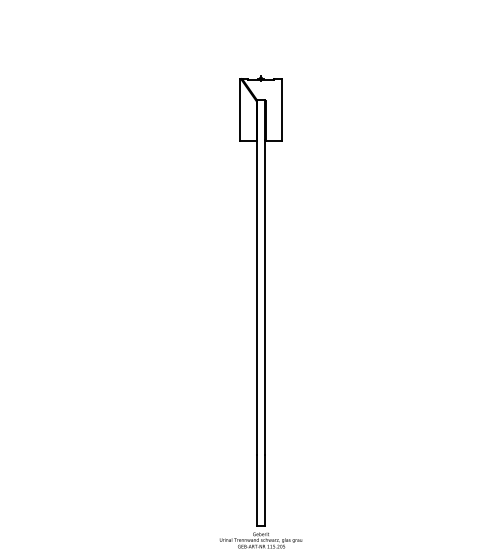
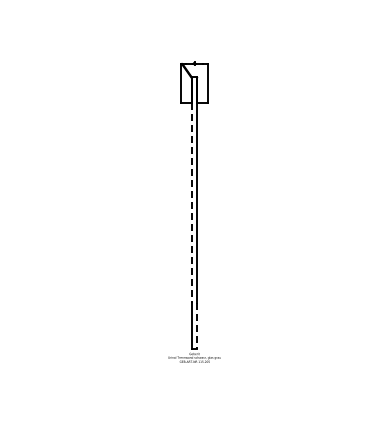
line: (256, 298) -> (191, 203), solid -> dashed
line: (265, 489) -> (197, 325), solid -> dashed

